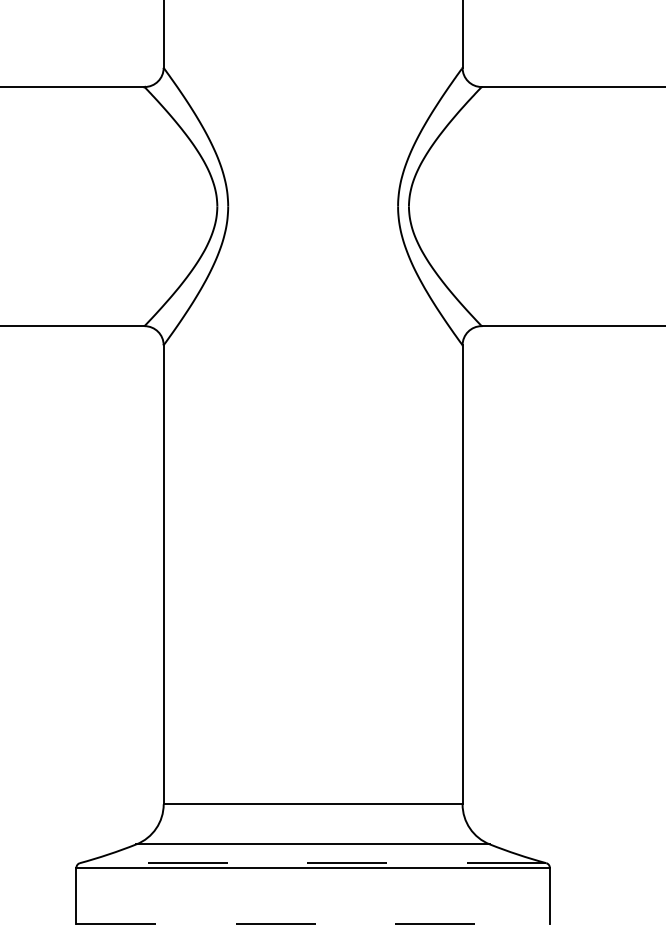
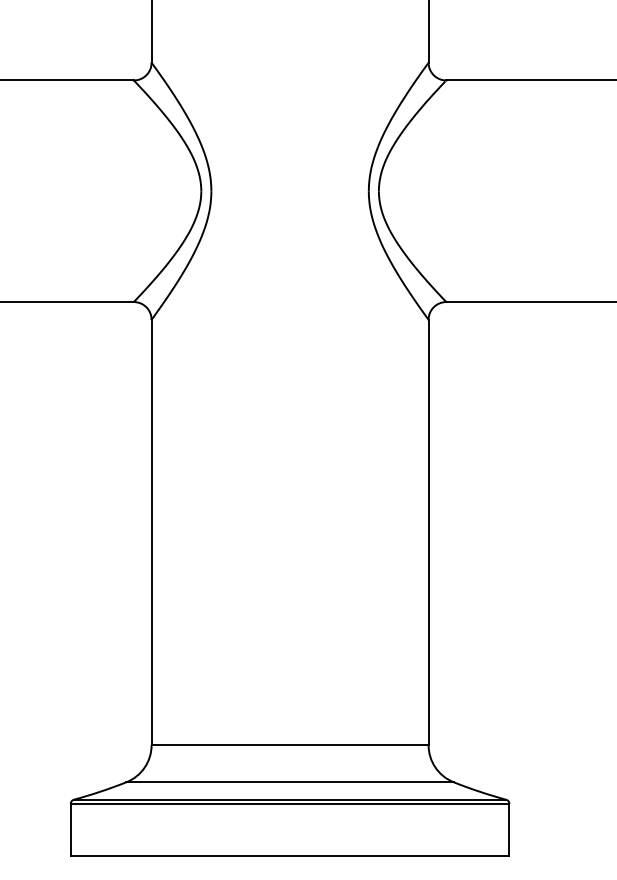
line: (312, 862) -> (289, 799), dashed -> solid
line: (313, 923) -> (290, 855), dashed -> solid

